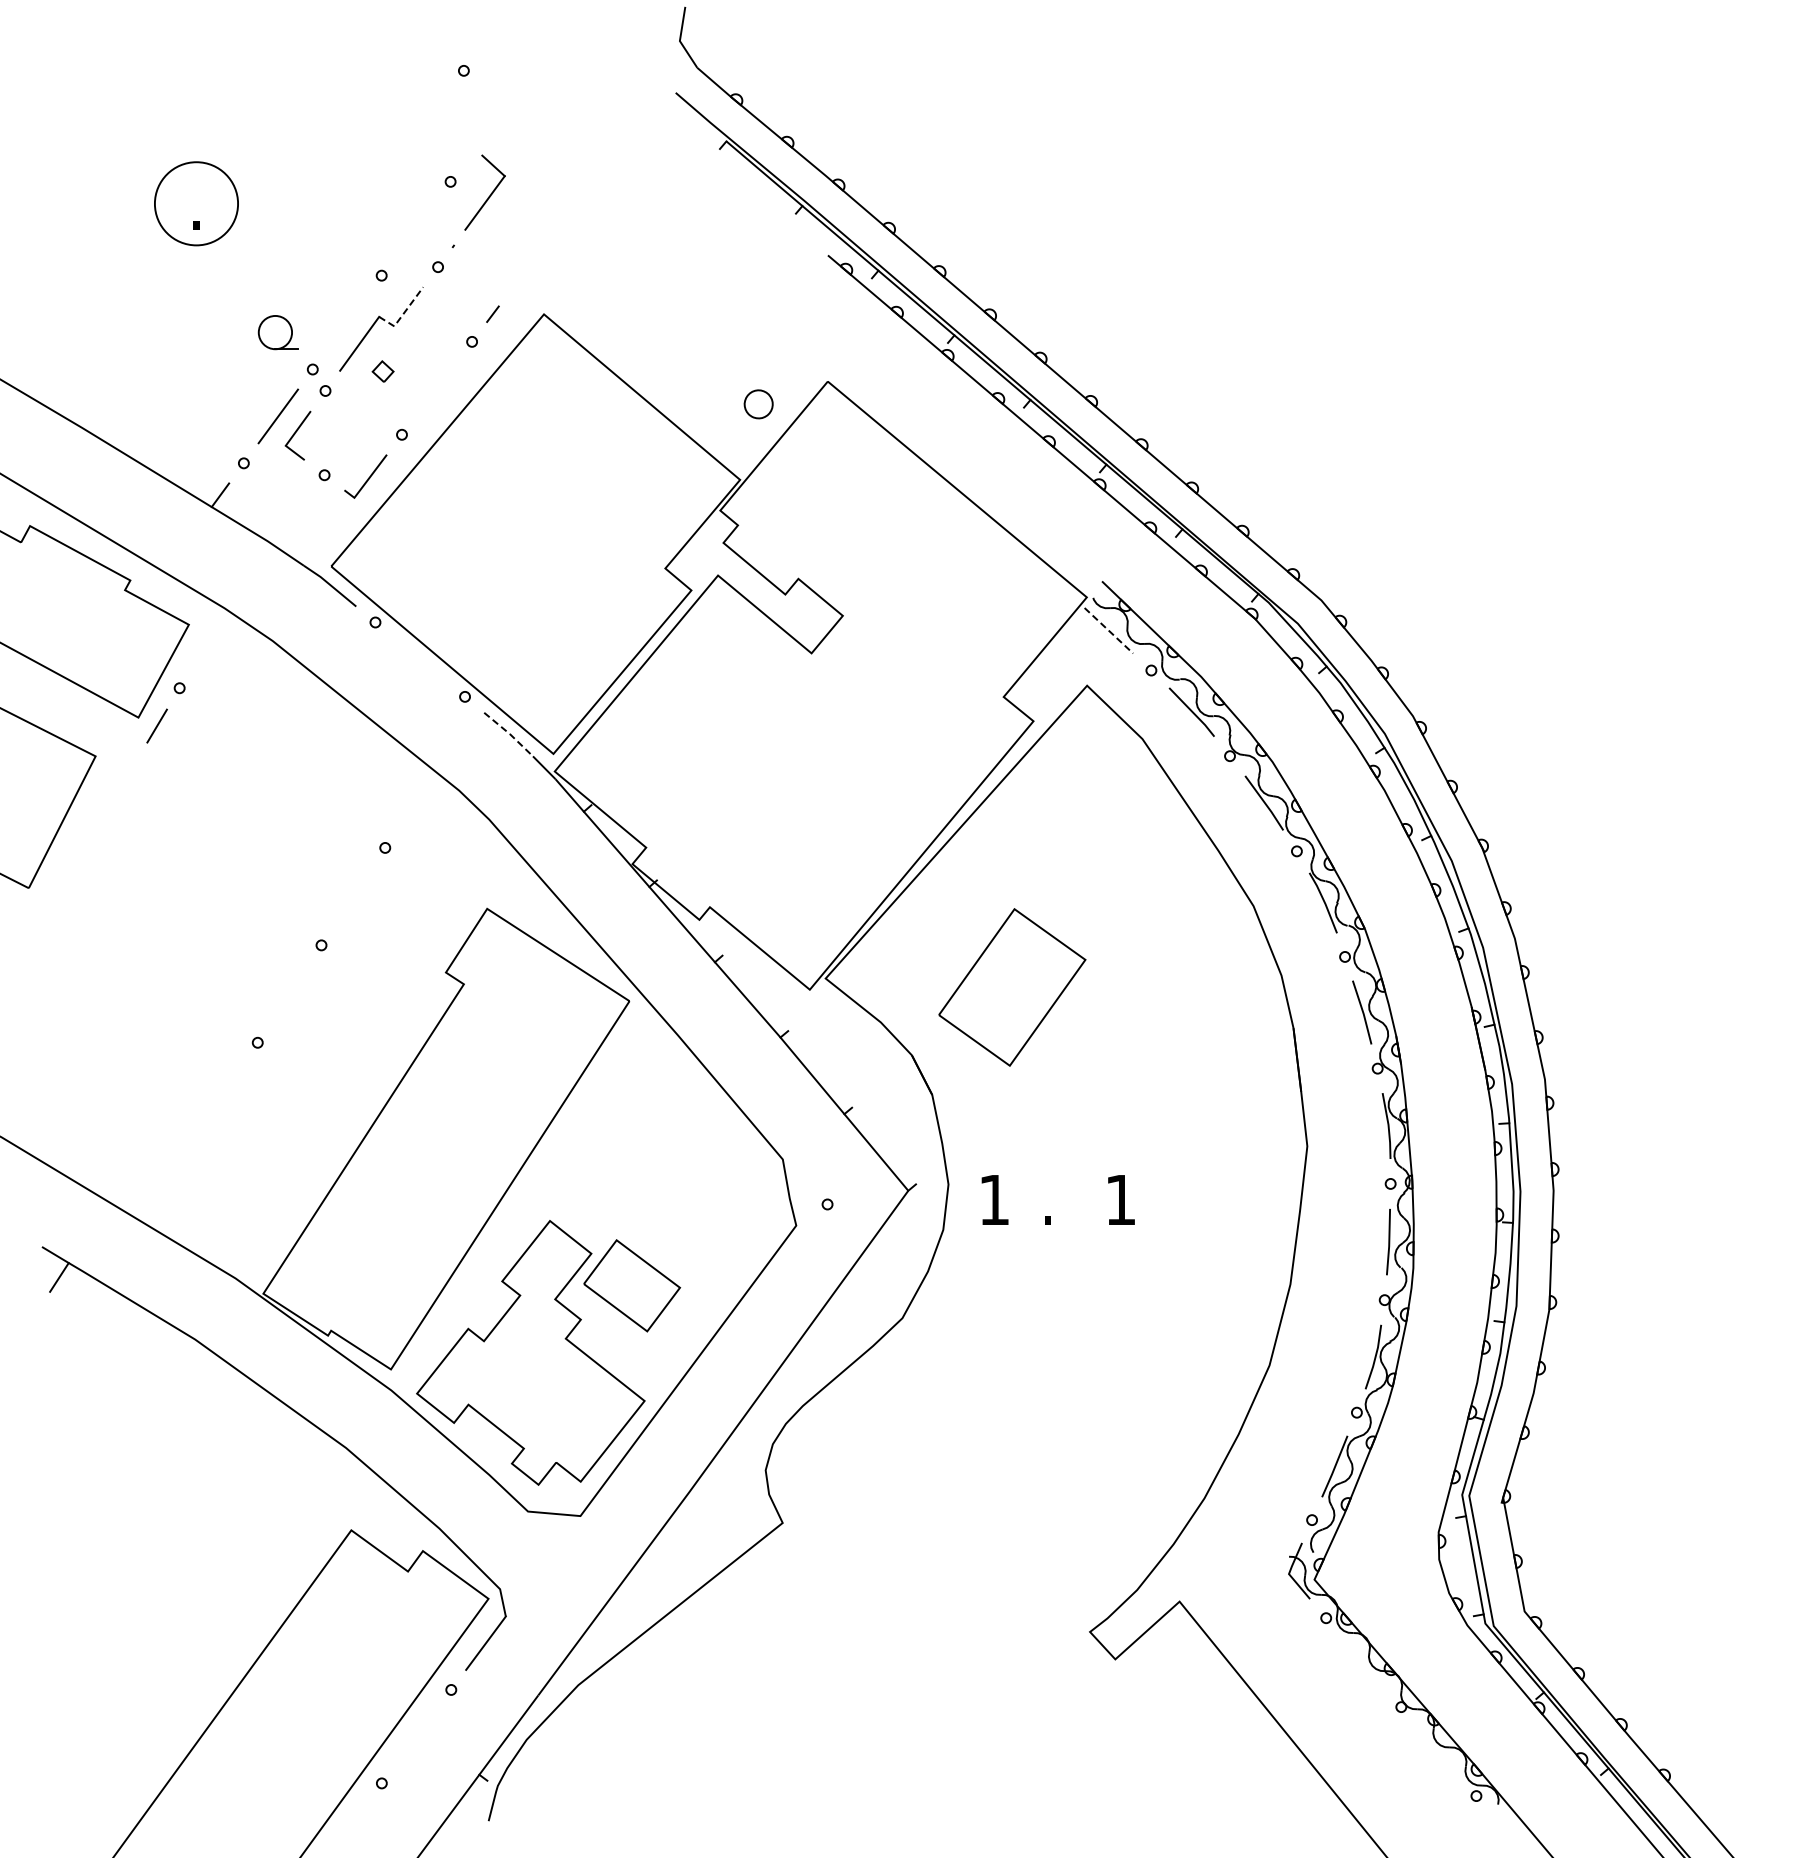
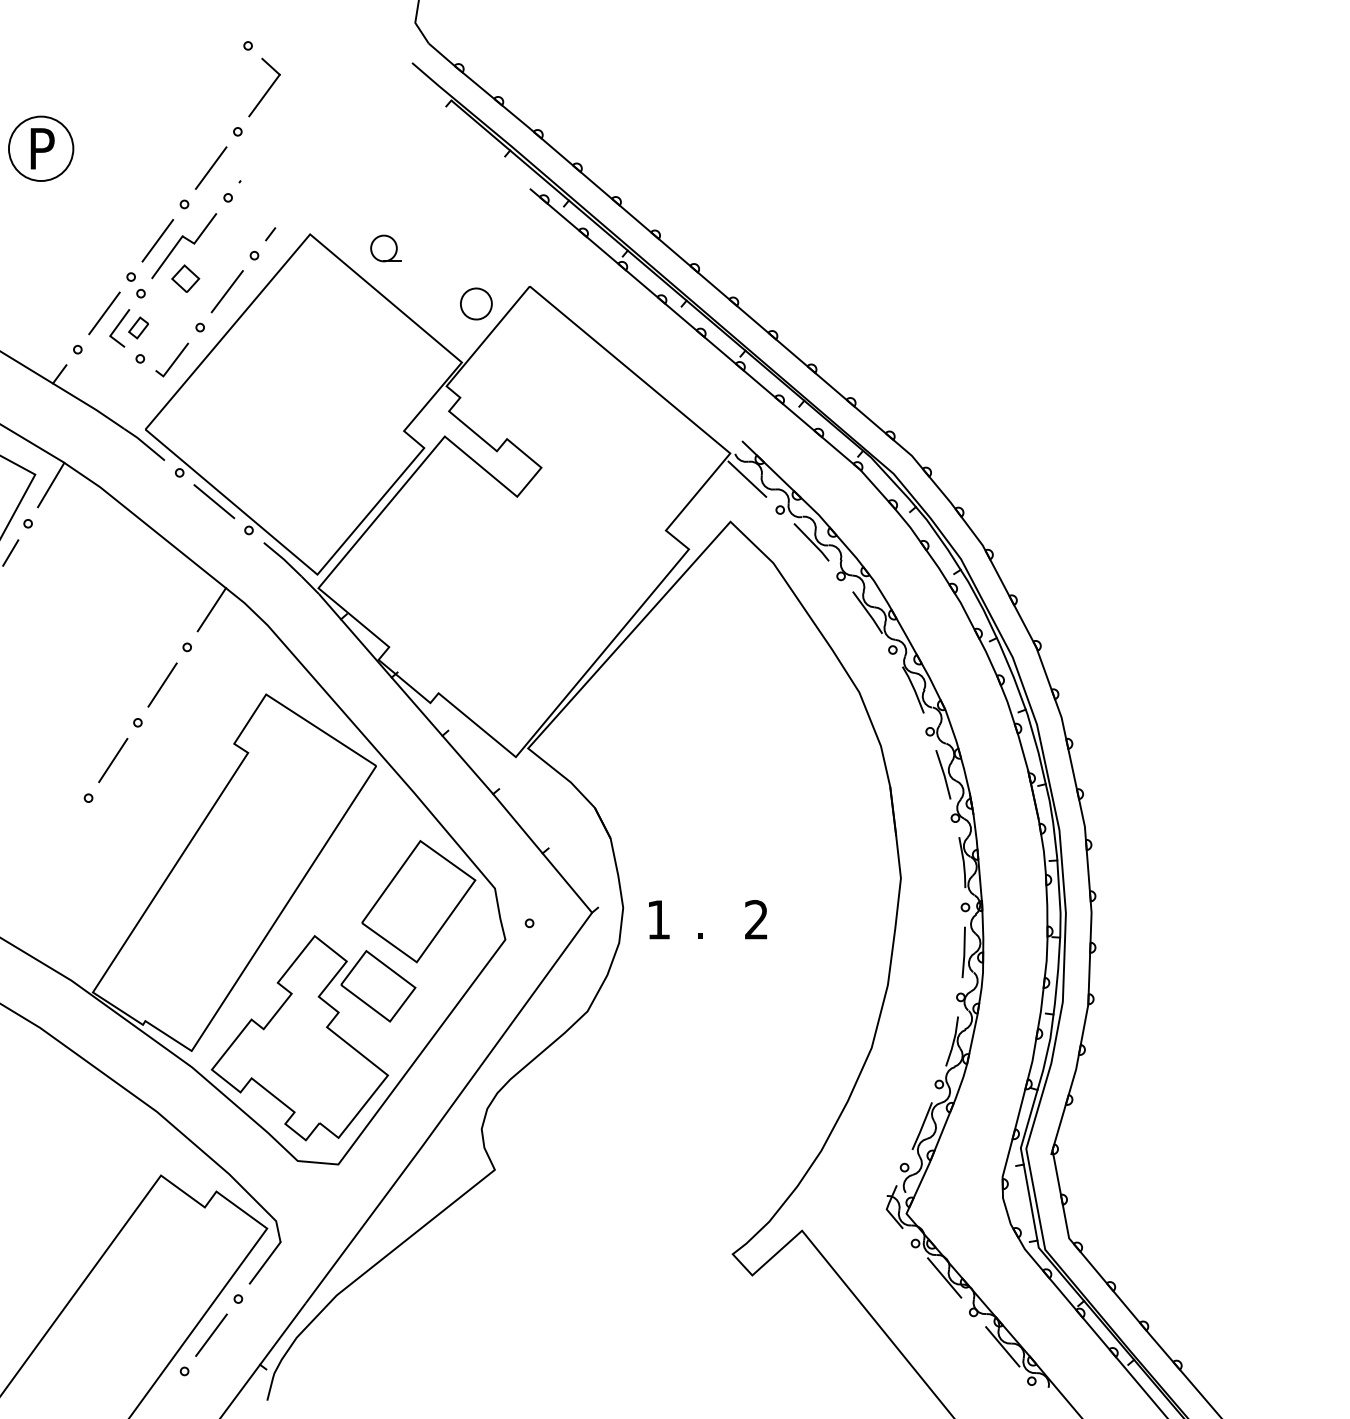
part: (484, 192) -> (264, 87), moved
text: (198, 203) -> (42, 148), . -> P
line: (415, 228) -> (210, 167), added
line: (403, 314) -> (201, 234), dashed -> solid
line: (346, 322) -> (157, 240), added
part: (277, 332) -> (385, 248), moved
part: (382, 371) -> (185, 278), size x1.67
line: (437, 387) -> (227, 290), added
part: (758, 404) -> (476, 304), size x1.43
part: (322, 434) -> (138, 327), added
line: (1109, 631) -> (747, 479), dashed -> solid
line: (209, 637) -> (51, 484), added
line: (419, 659) -> (213, 501), added
line: (509, 734) -> (283, 559), dashed -> solid
line: (416, 799) -> (211, 609), added
line: (353, 896) -> (162, 684), added
part: (1012, 987) -> (418, 901), moved
line: (289, 993) -> (113, 760), added
text: (1120, 1199) -> (756, 919), 1 -> 2
line: (1363, 1662) -> (944, 1277), added
line: (416, 1736) -> (211, 1335), added
line: (1438, 1751) -> (1002, 1346), added

